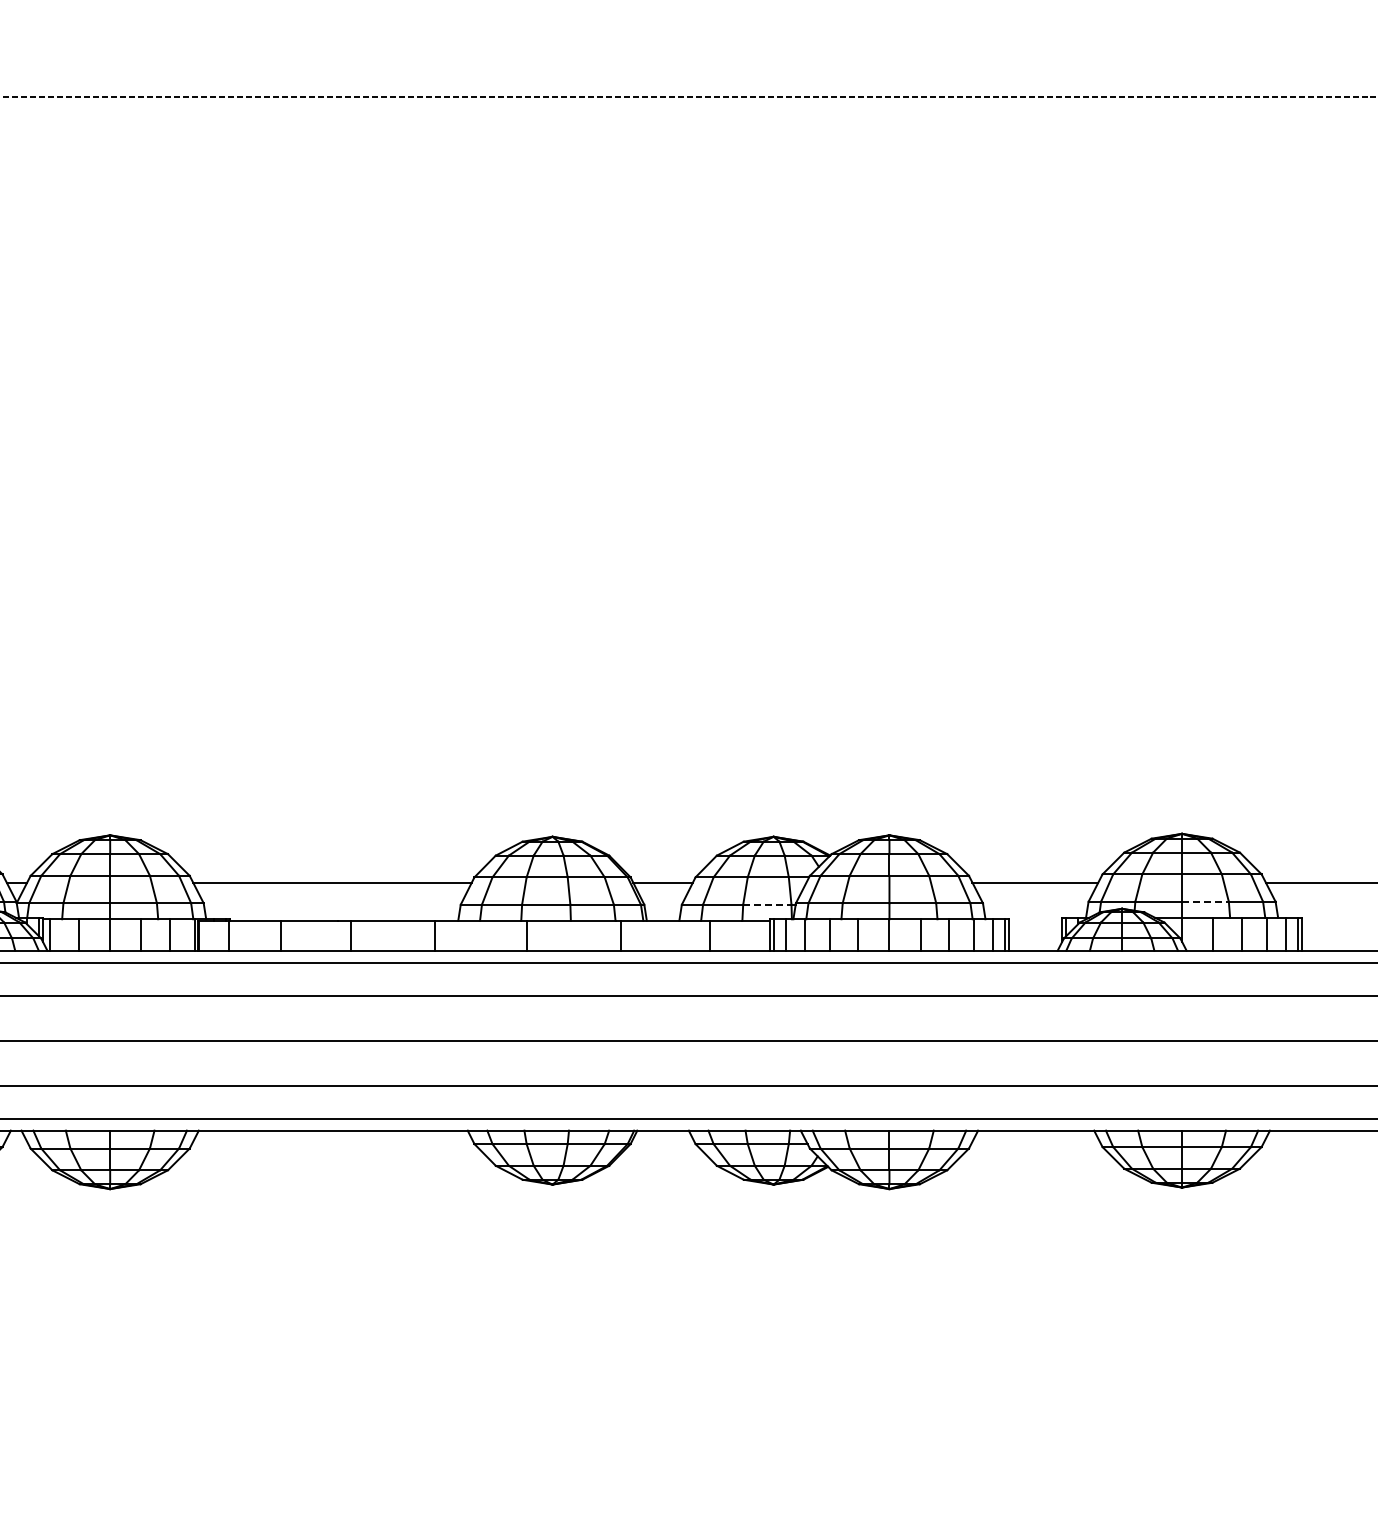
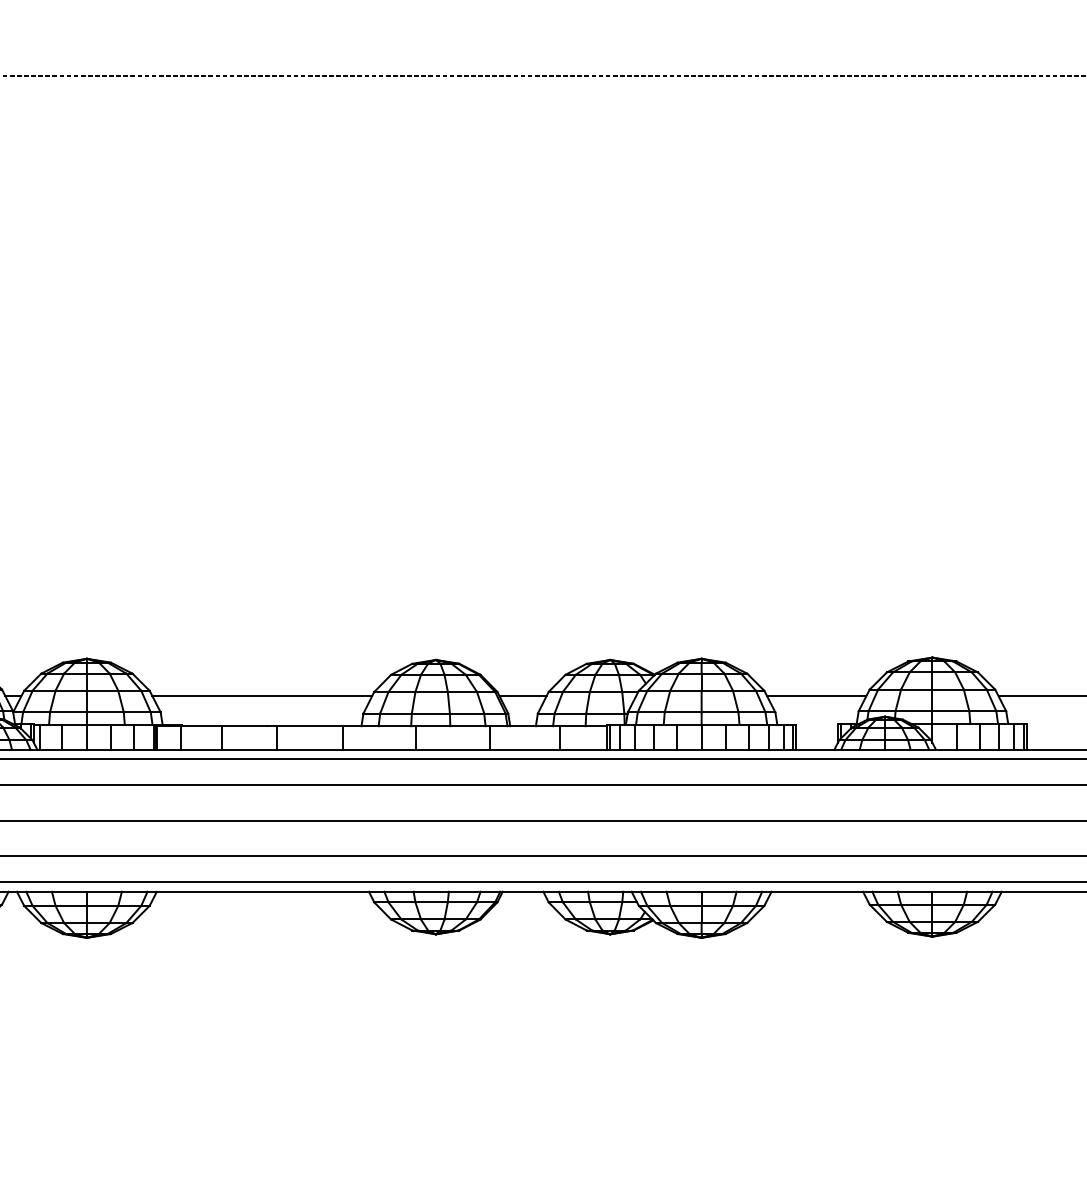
line: (1205, 901) -> (950, 711), dashed -> solid
line: (767, 904) -> (605, 713), dashed -> solid

